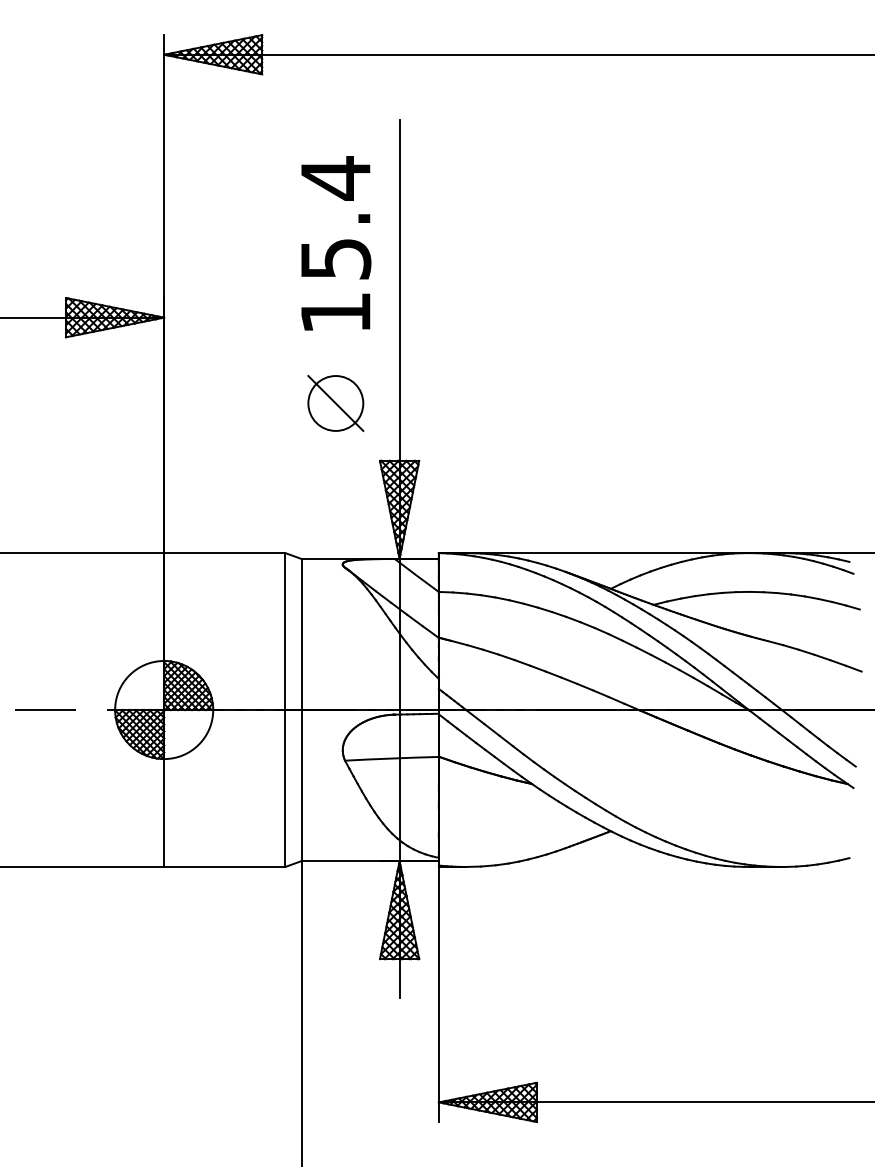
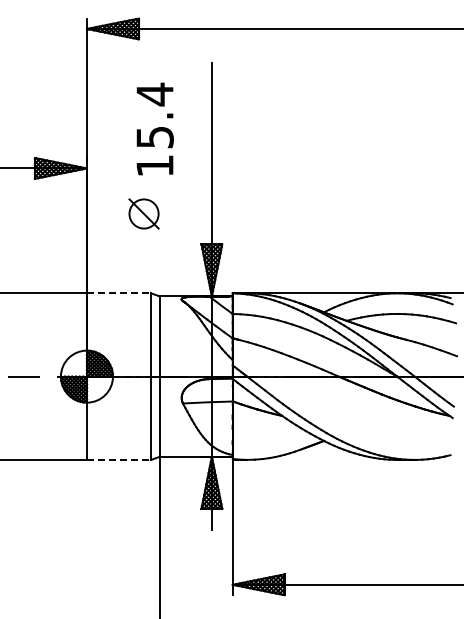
text: (334, 242) -> (154, 128), moved
part: (334, 402) -> (143, 213), moved
line: (225, 553) -> (119, 293), solid -> dashed
line: (225, 866) -> (119, 459), solid -> dashed

